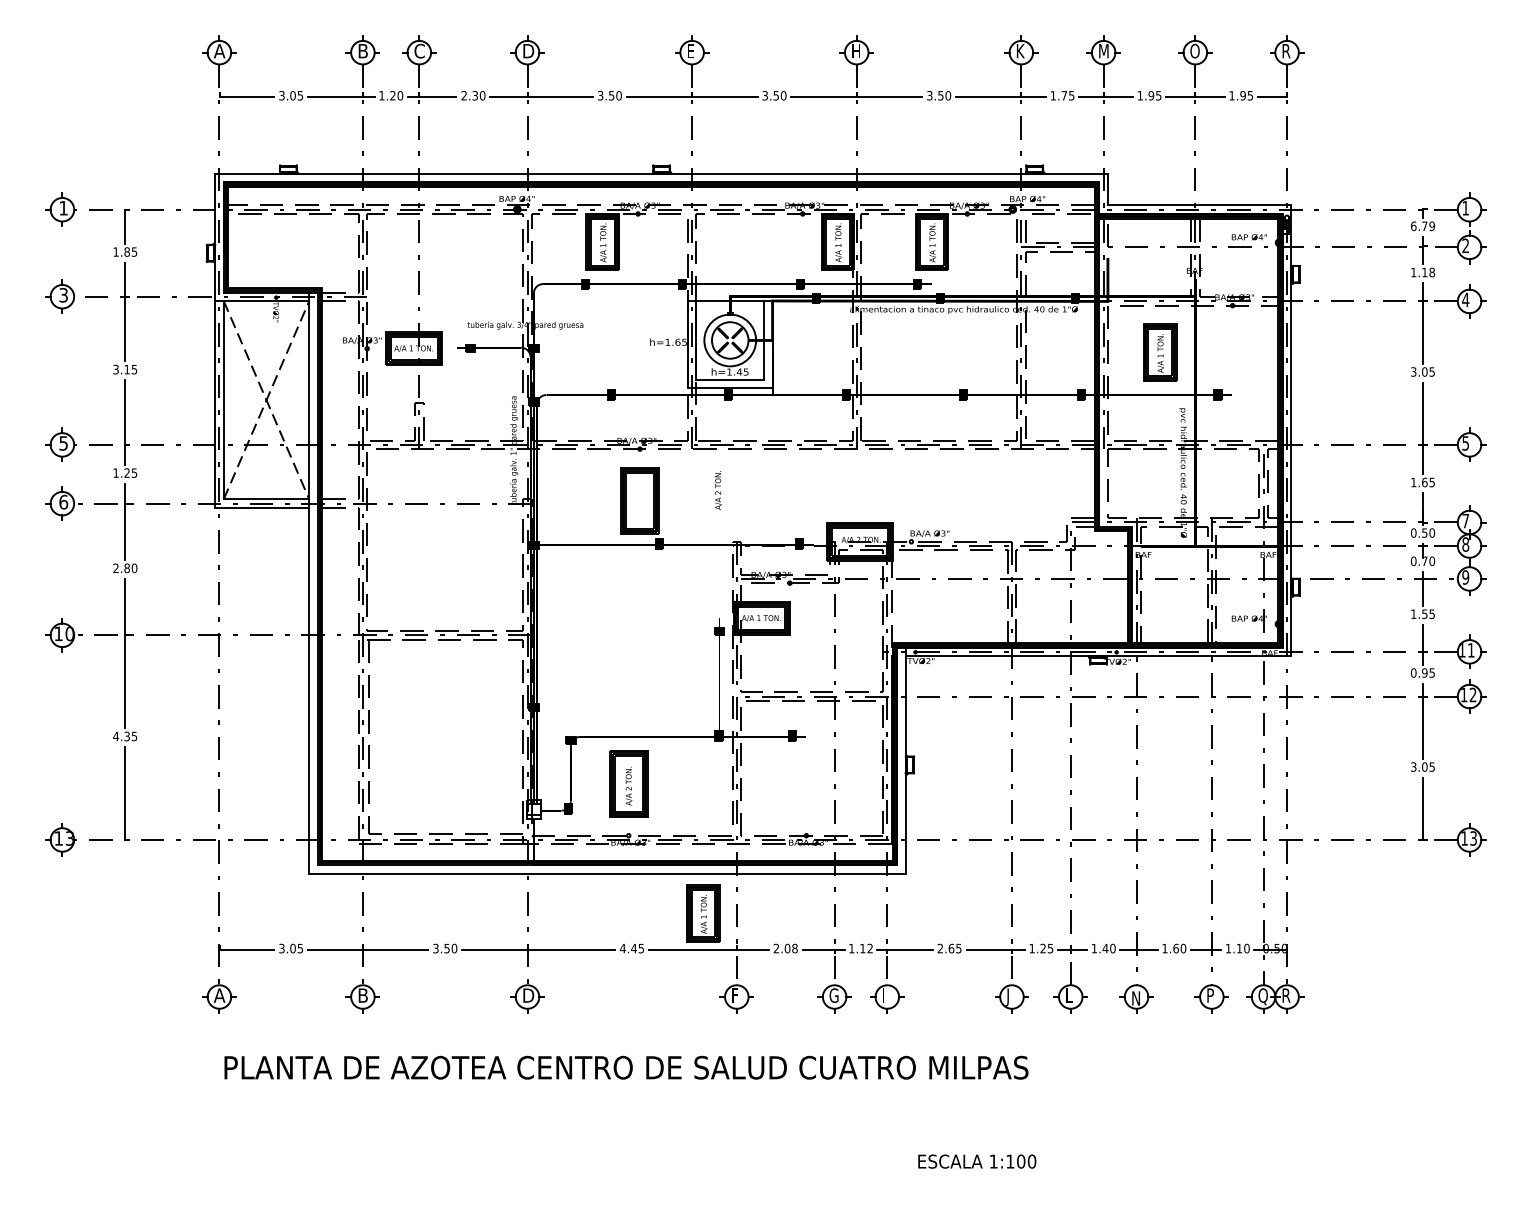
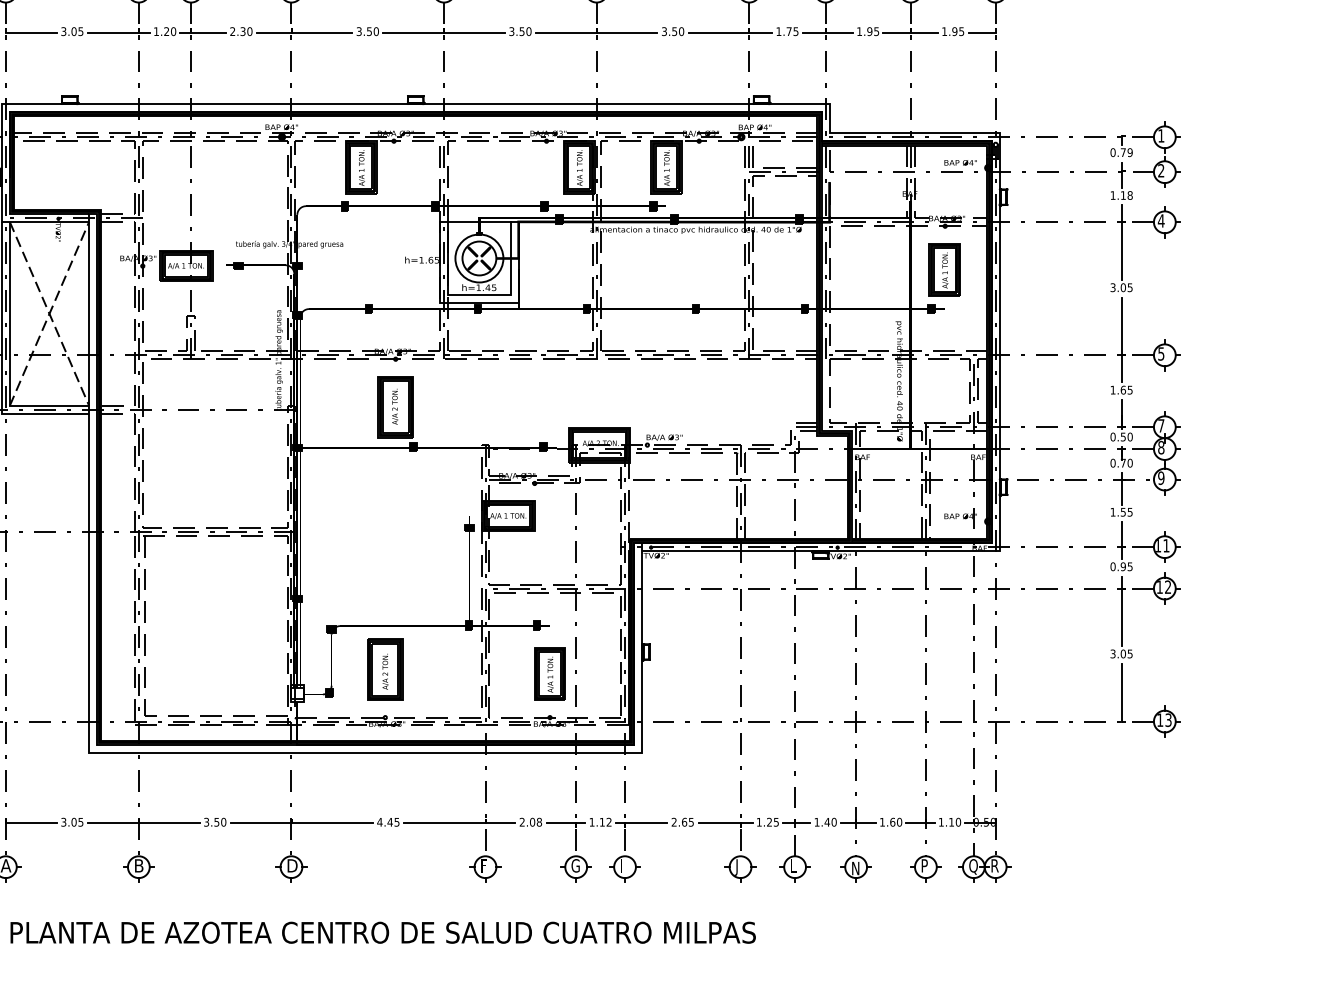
text: (1413, 225) -> (1112, 151), 6.79 -> 0.79
part: (1160, 352) -> (945, 269), moved
text: (718, 490) -> (395, 406), moved
part: (703, 913) -> (550, 673), moved

